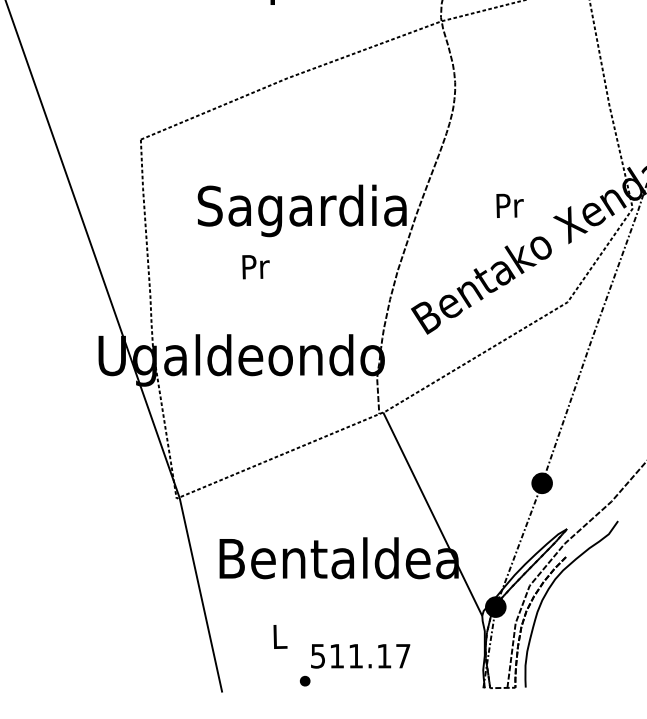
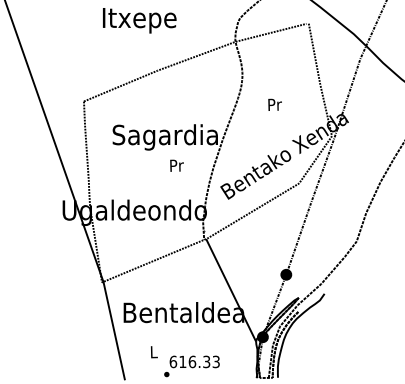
text: (508, 205) -> (274, 104), moved
text: (254, 266) -> (176, 165), moved
text: (360, 655) -> (194, 361), 511.17 -> 616.33

